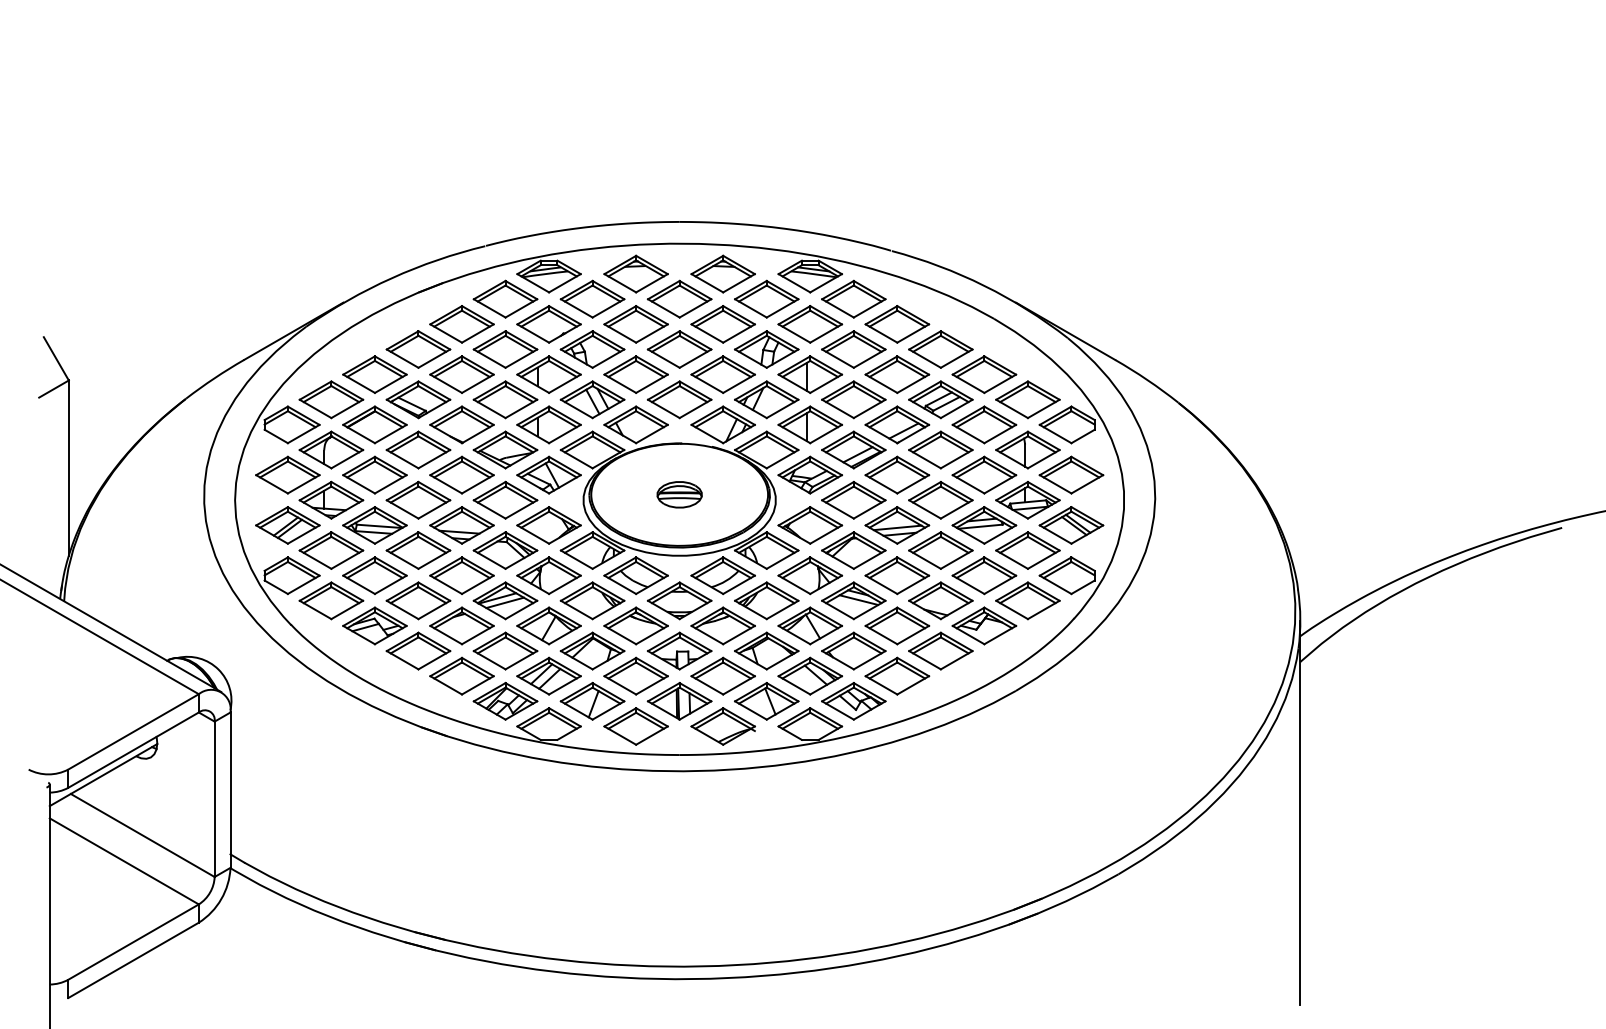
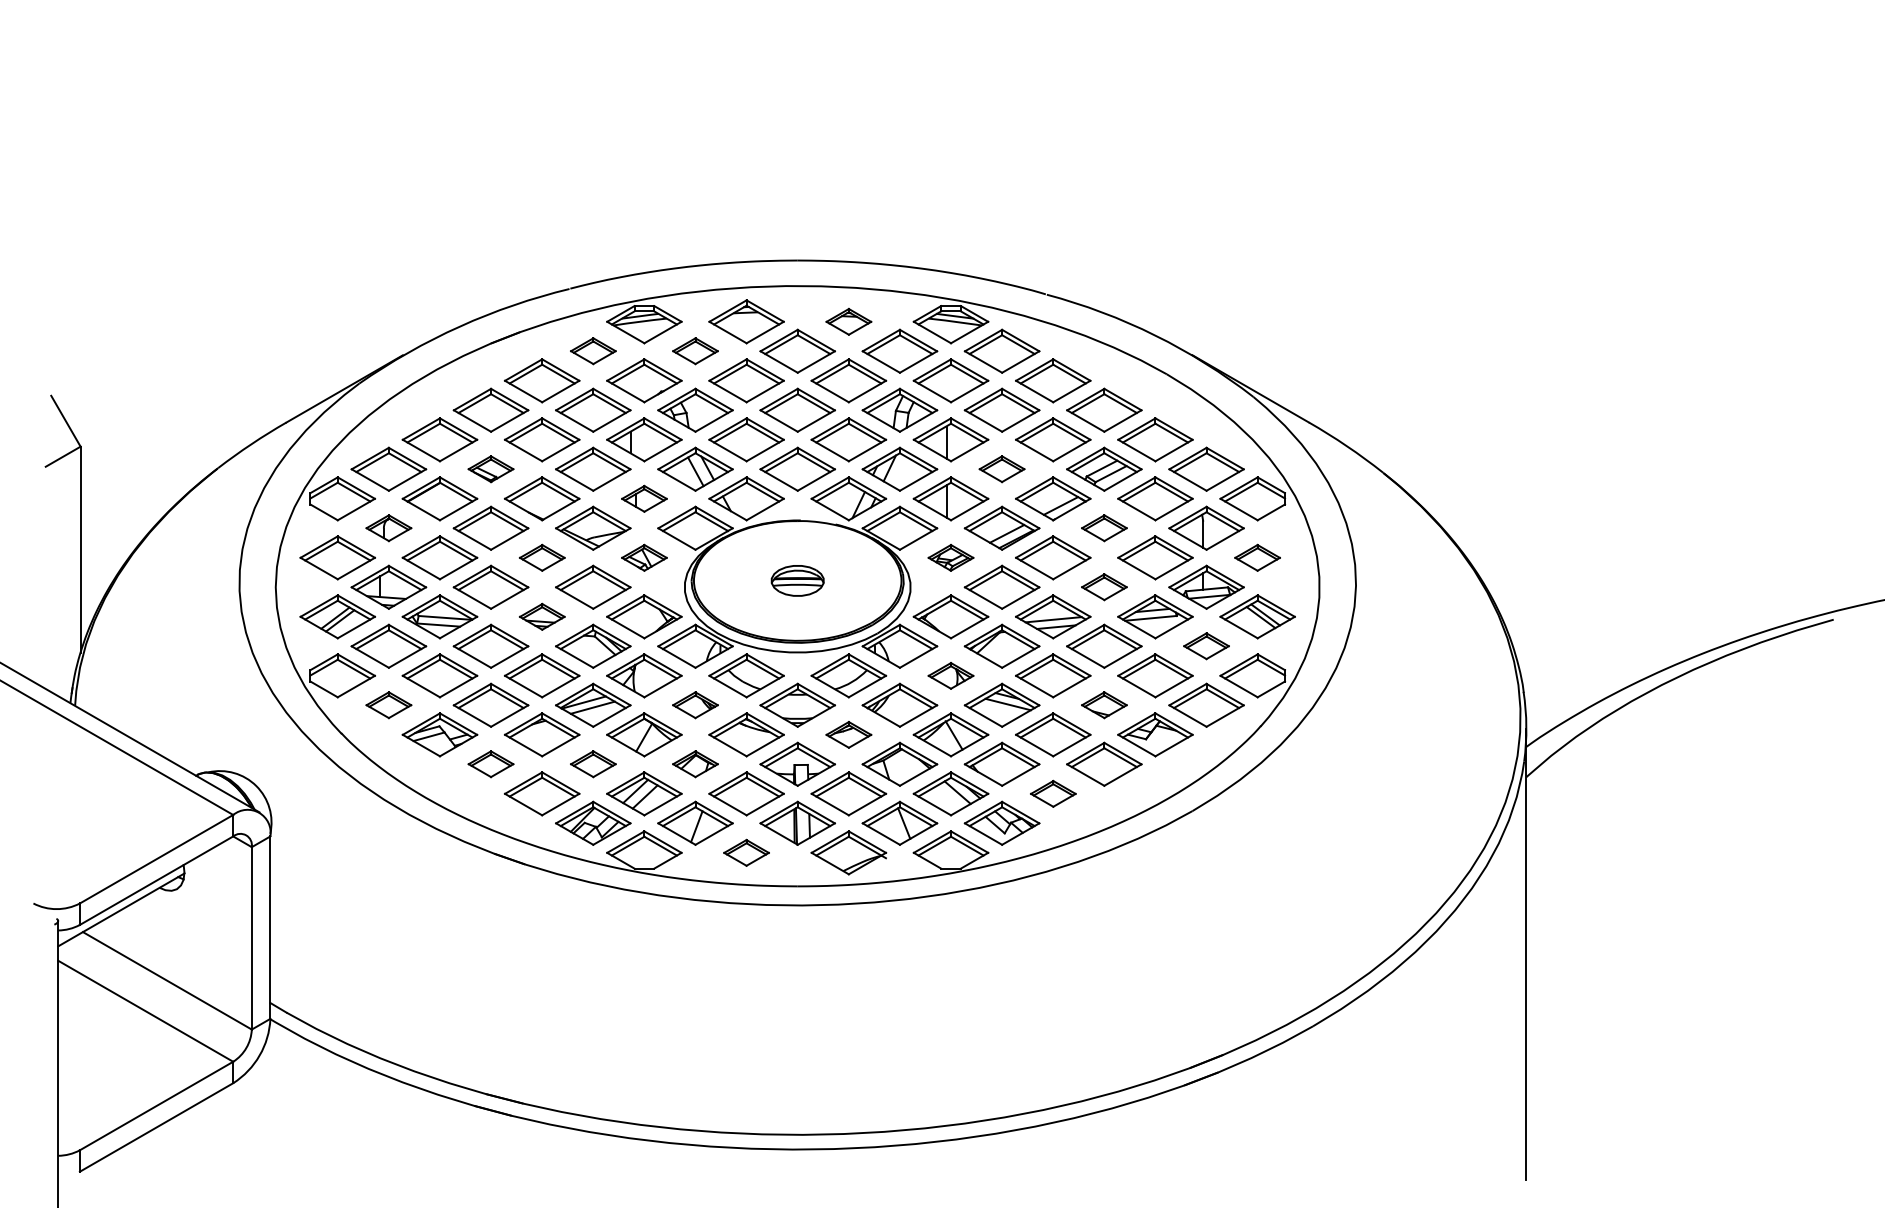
part: (722, 273) -> (848, 321), size x0.6
part: (505, 298) -> (593, 350), size x0.6
part: (592, 298) -> (695, 350), size x0.6
part: (417, 399) -> (490, 468), size x0.6
part: (853, 399) -> (1001, 468), size x0.6
part: (549, 424) -> (644, 498), size x0.6
part: (331, 449) -> (388, 527), size x0.6
part: (940, 449) -> (1104, 527), size x0.6
part: (462, 474) -> (542, 557), size x0.6
part: (549, 474) -> (644, 557), size x0.6
part: (809, 474) -> (950, 557), size x0.6
part: (1071, 474) -> (1257, 557), size x0.6
part: (940, 499) -> (1104, 586), size x0.6
part: (462, 525) -> (542, 616), size x0.6
part: (1027, 549) -> (1206, 645), size x0.6
part: (809, 575) -> (950, 675), size x0.6
part: (331, 600) -> (388, 704), size x0.6
part: (592, 600) -> (695, 704), size x0.6
part: (940, 600) -> (1104, 704), size x0.6
part: (722, 625) -> (848, 734), size x0.6
part: (417, 650) -> (490, 763), size x0.6
part: (505, 650) -> (593, 763), size x0.6
part: (592, 650) -> (695, 763), size x0.6
part: (897, 675) -> (1053, 793), size x0.6
part: (636, 726) -> (746, 852), size x0.6

